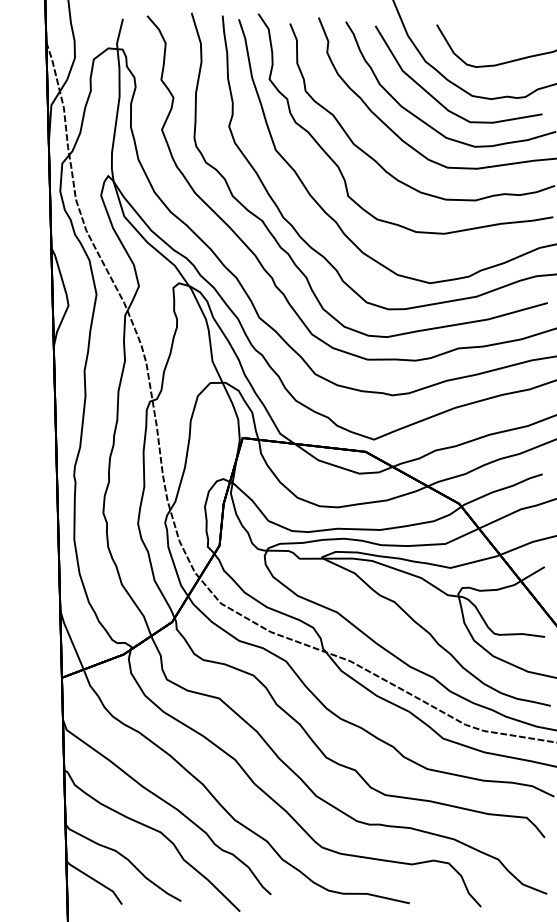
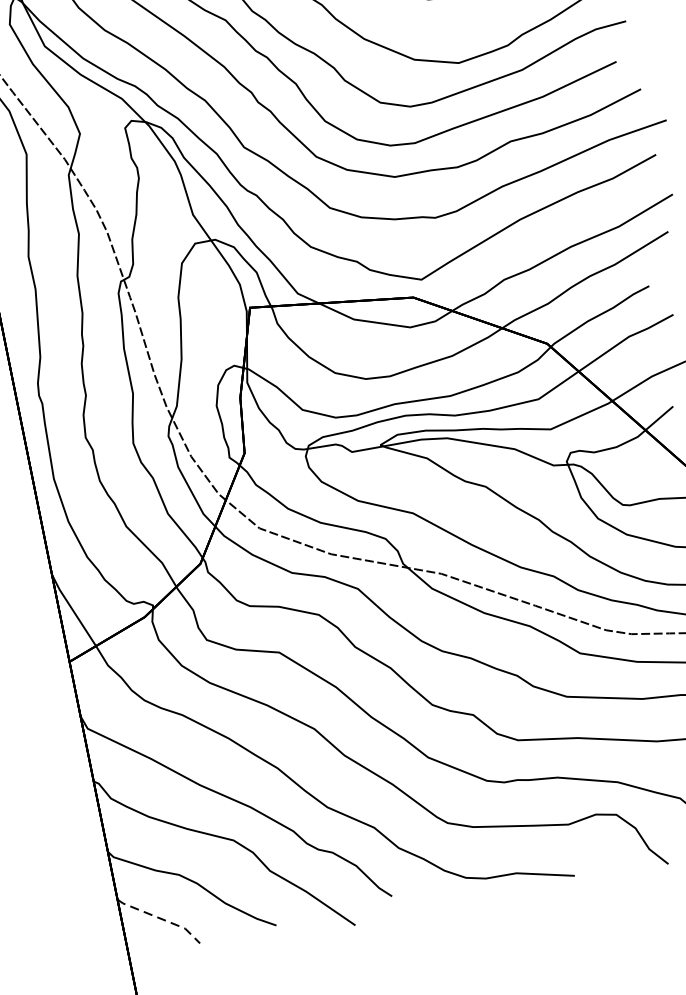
line: (96, 880) -> (161, 917), solid -> dashed

